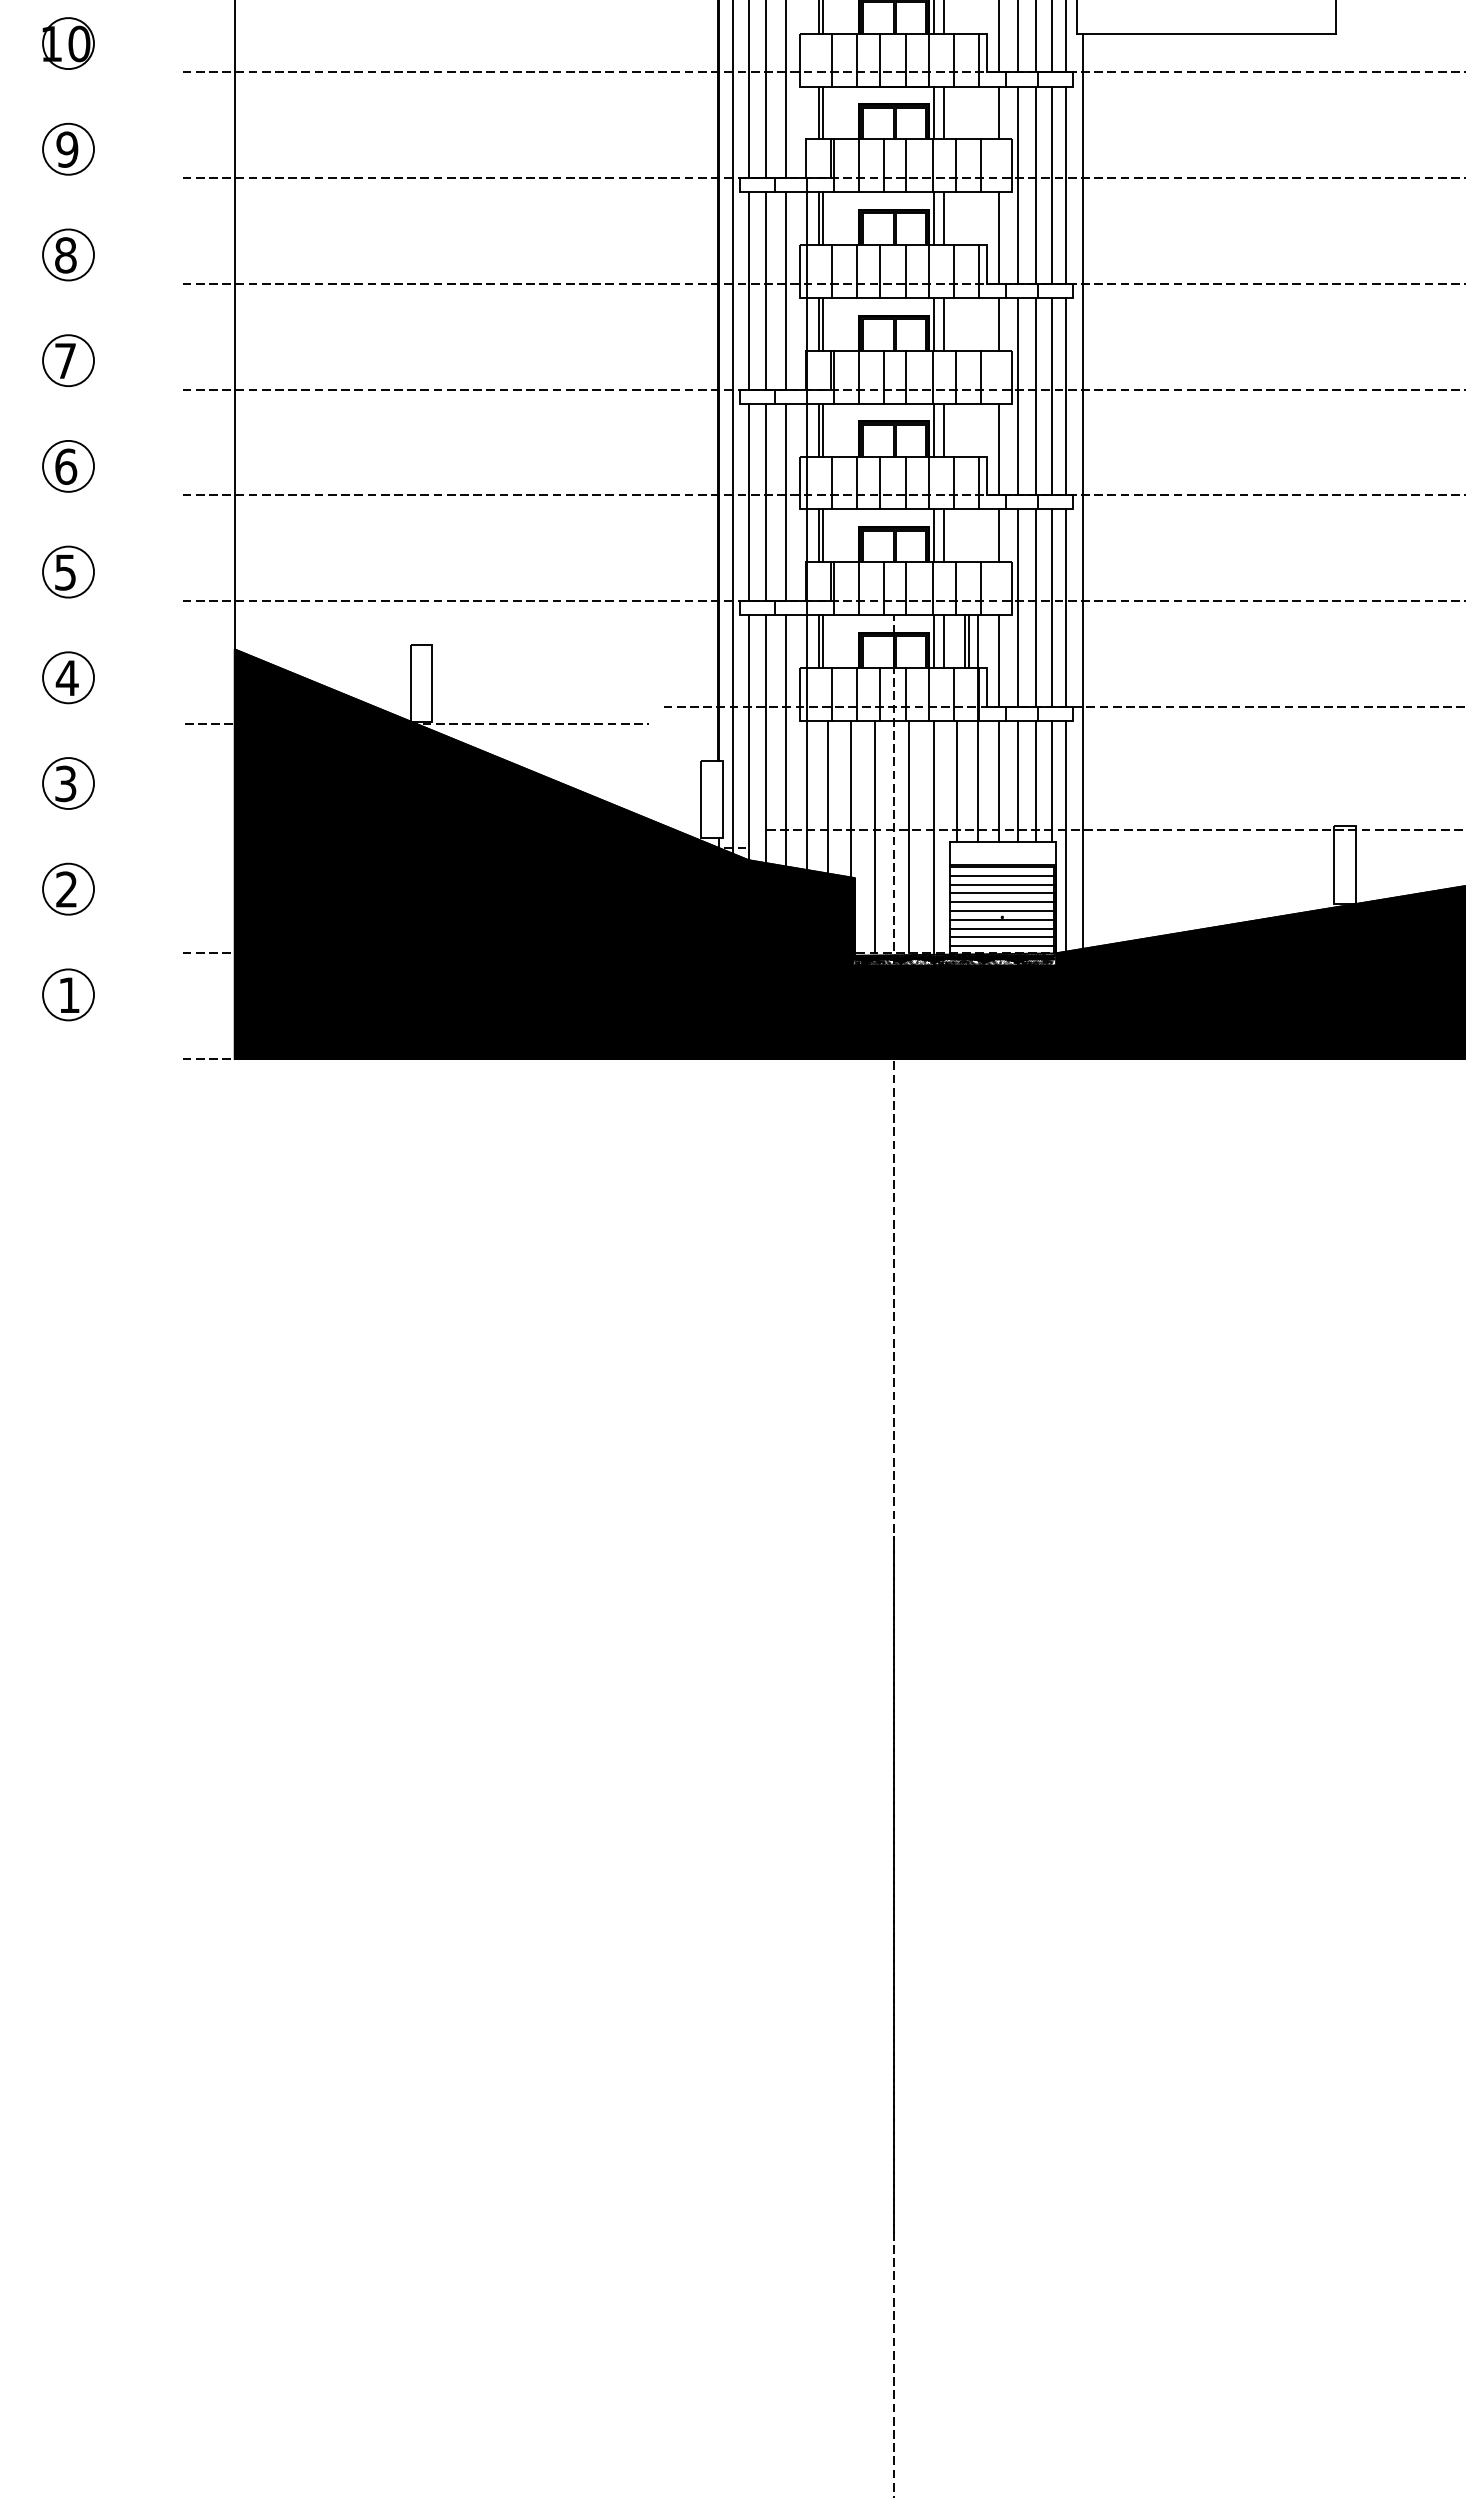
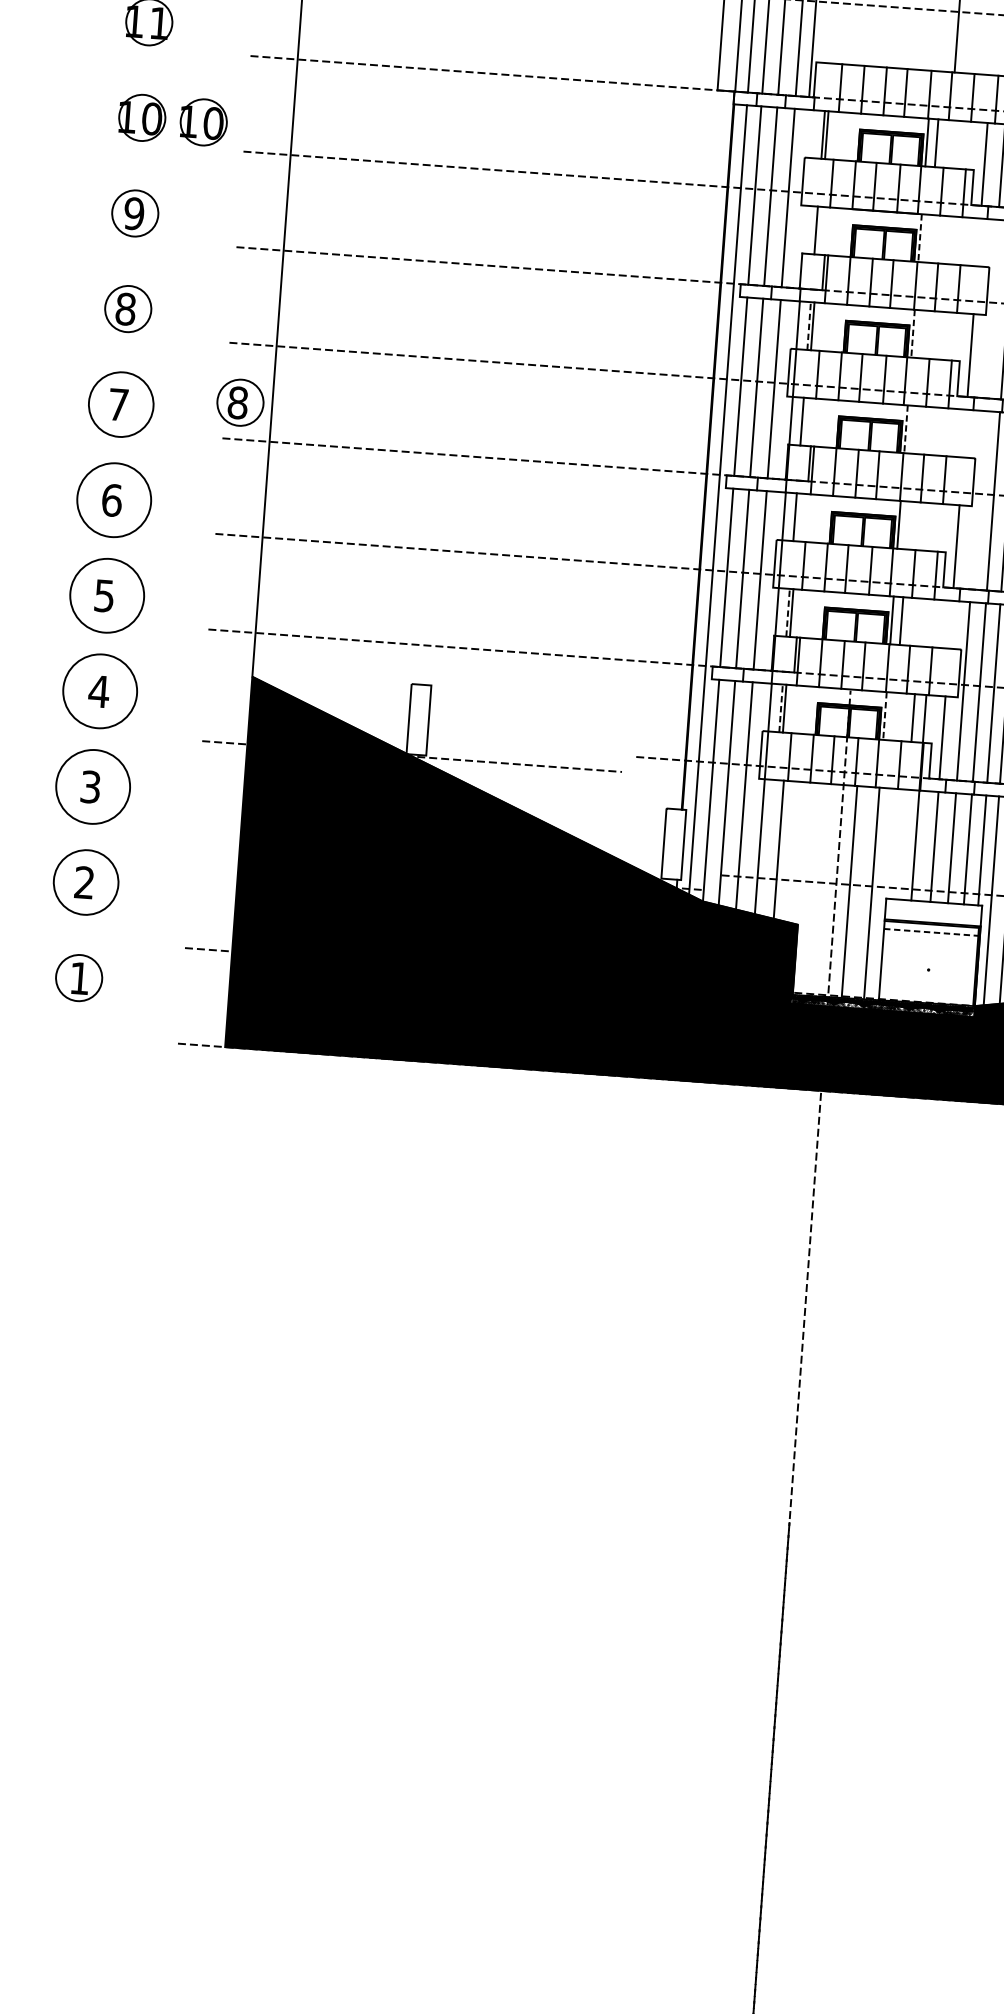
part: (136, 43) -> (203, 122), added
line: (822, 112) -> (819, 230), removed
line: (944, 112) -> (929, 238), removed
line: (998, 112) -> (978, 241), removed
line: (933, 113) -> (919, 238), solid -> dashed
line: (1018, 184) -> (991, 308), removed
line: (818, 218) -> (808, 325), solid -> dashed
line: (944, 218) -> (922, 334), removed
line: (933, 219) -> (912, 334), solid -> dashed
line: (822, 323) -> (805, 421), removed
line: (944, 323) -> (915, 429), removed
line: (998, 323) -> (964, 432), removed
line: (933, 324) -> (905, 429), solid -> dashed
part: (199, 348) -> (240, 402), added
circle: (68, 360) -> (121, 404), size x1.4
line: (1018, 396) -> (977, 500), removed
line: (822, 429) -> (798, 516), removed
line: (944, 429) -> (908, 525), removed
circle: (68, 465) -> (114, 499), size x1.6
line: (818, 535) -> (787, 612), solid -> dashed
line: (998, 535) -> (950, 624), removed
circle: (68, 571) -> (107, 595), size x1.6
line: (818, 641) -> (780, 708), solid -> dashed
line: (944, 641) -> (894, 716), removed
line: (969, 641) -> (917, 718), removed
line: (933, 642) -> (884, 716), solid -> dashed
circle: (68, 677) -> (100, 691), size x1.6
line: (956, 781) -> (896, 844), removed
circle: (68, 783) -> (93, 786), size x1.6
line: (850, 798) -> (799, 852), removed
line: (875, 836) -> (819, 888), removed
line: (1002, 875) -> (931, 932), solid -> dashed
line: (1002, 884) -> (930, 940), removed
circle: (68, 888) -> (86, 881), size x1.4
line: (1002, 893) -> (930, 948), removed
line: (1002, 902) -> (929, 956), removed
line: (1002, 911) -> (929, 964), removed
line: (1002, 919) -> (928, 971), removed
line: (1002, 928) -> (928, 980), removed
line: (1002, 937) -> (927, 988), removed
line: (1002, 946) -> (926, 996), removed

